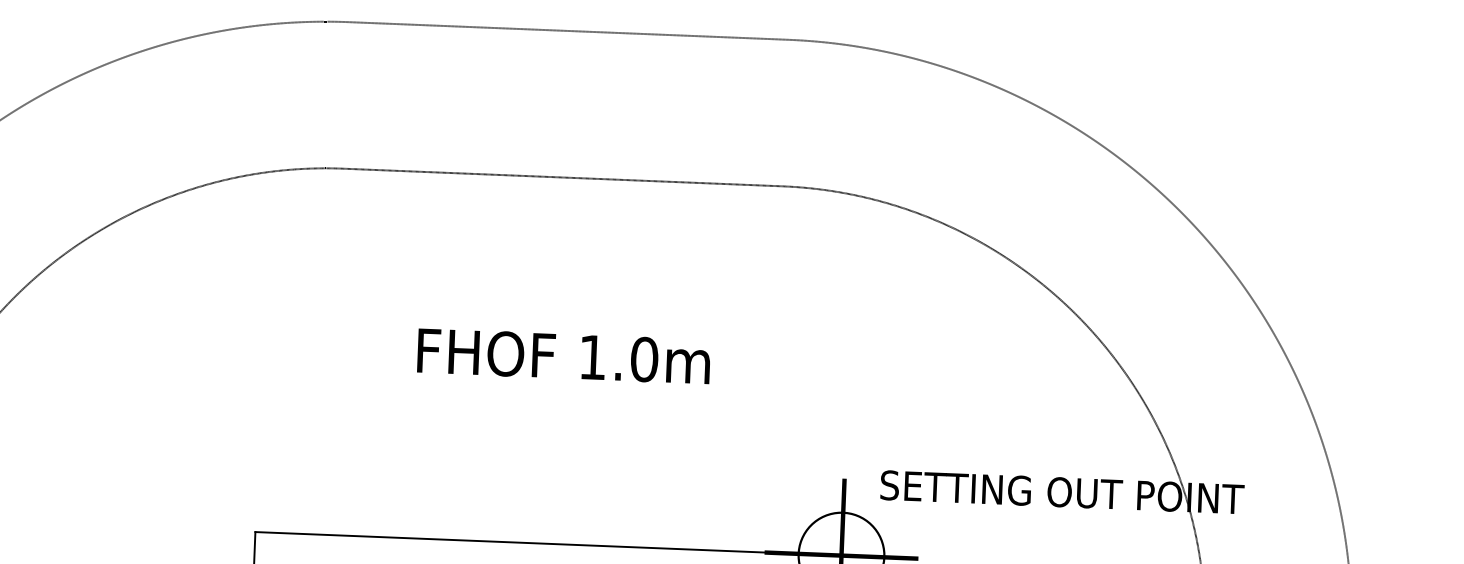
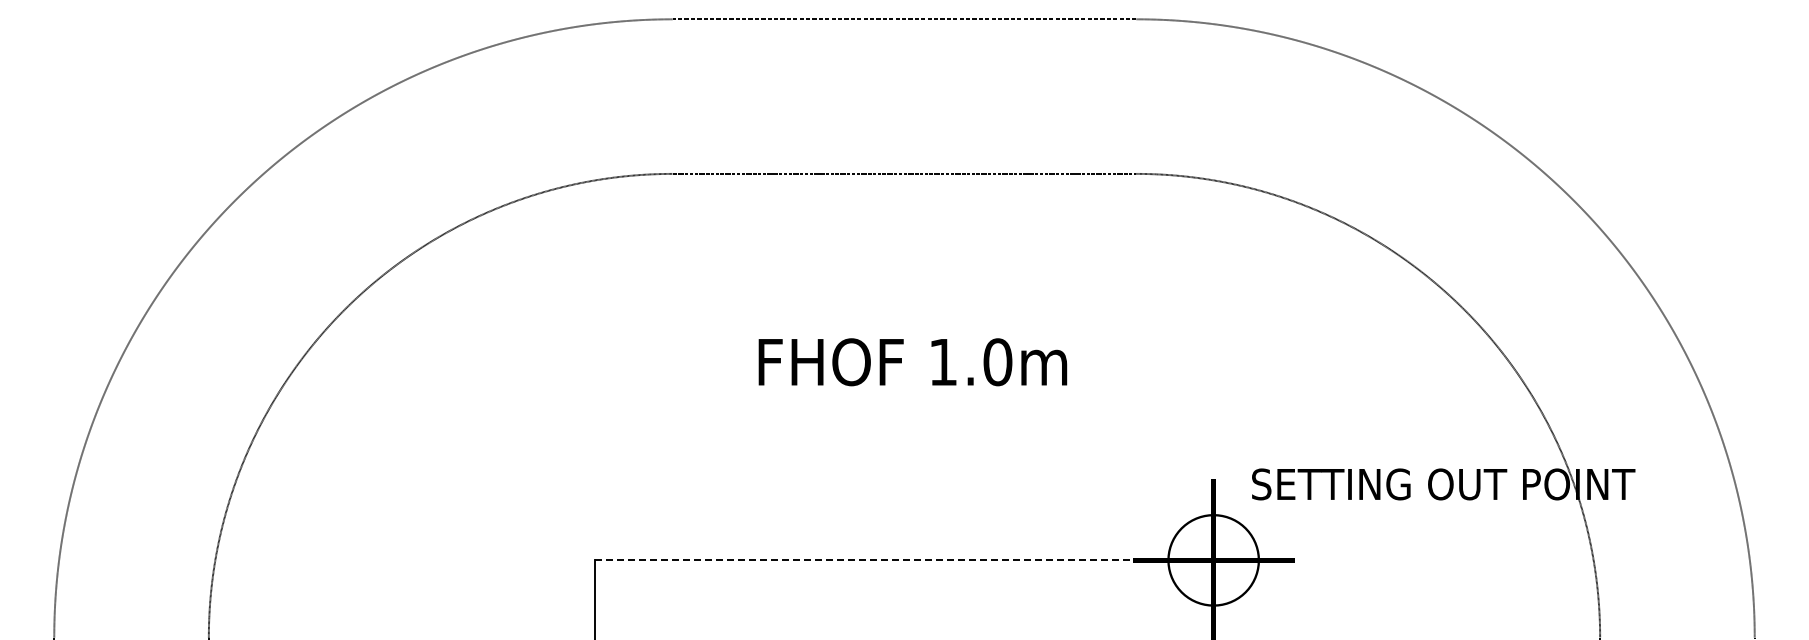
line: (548, 543) -> (904, 560), solid -> dashed

